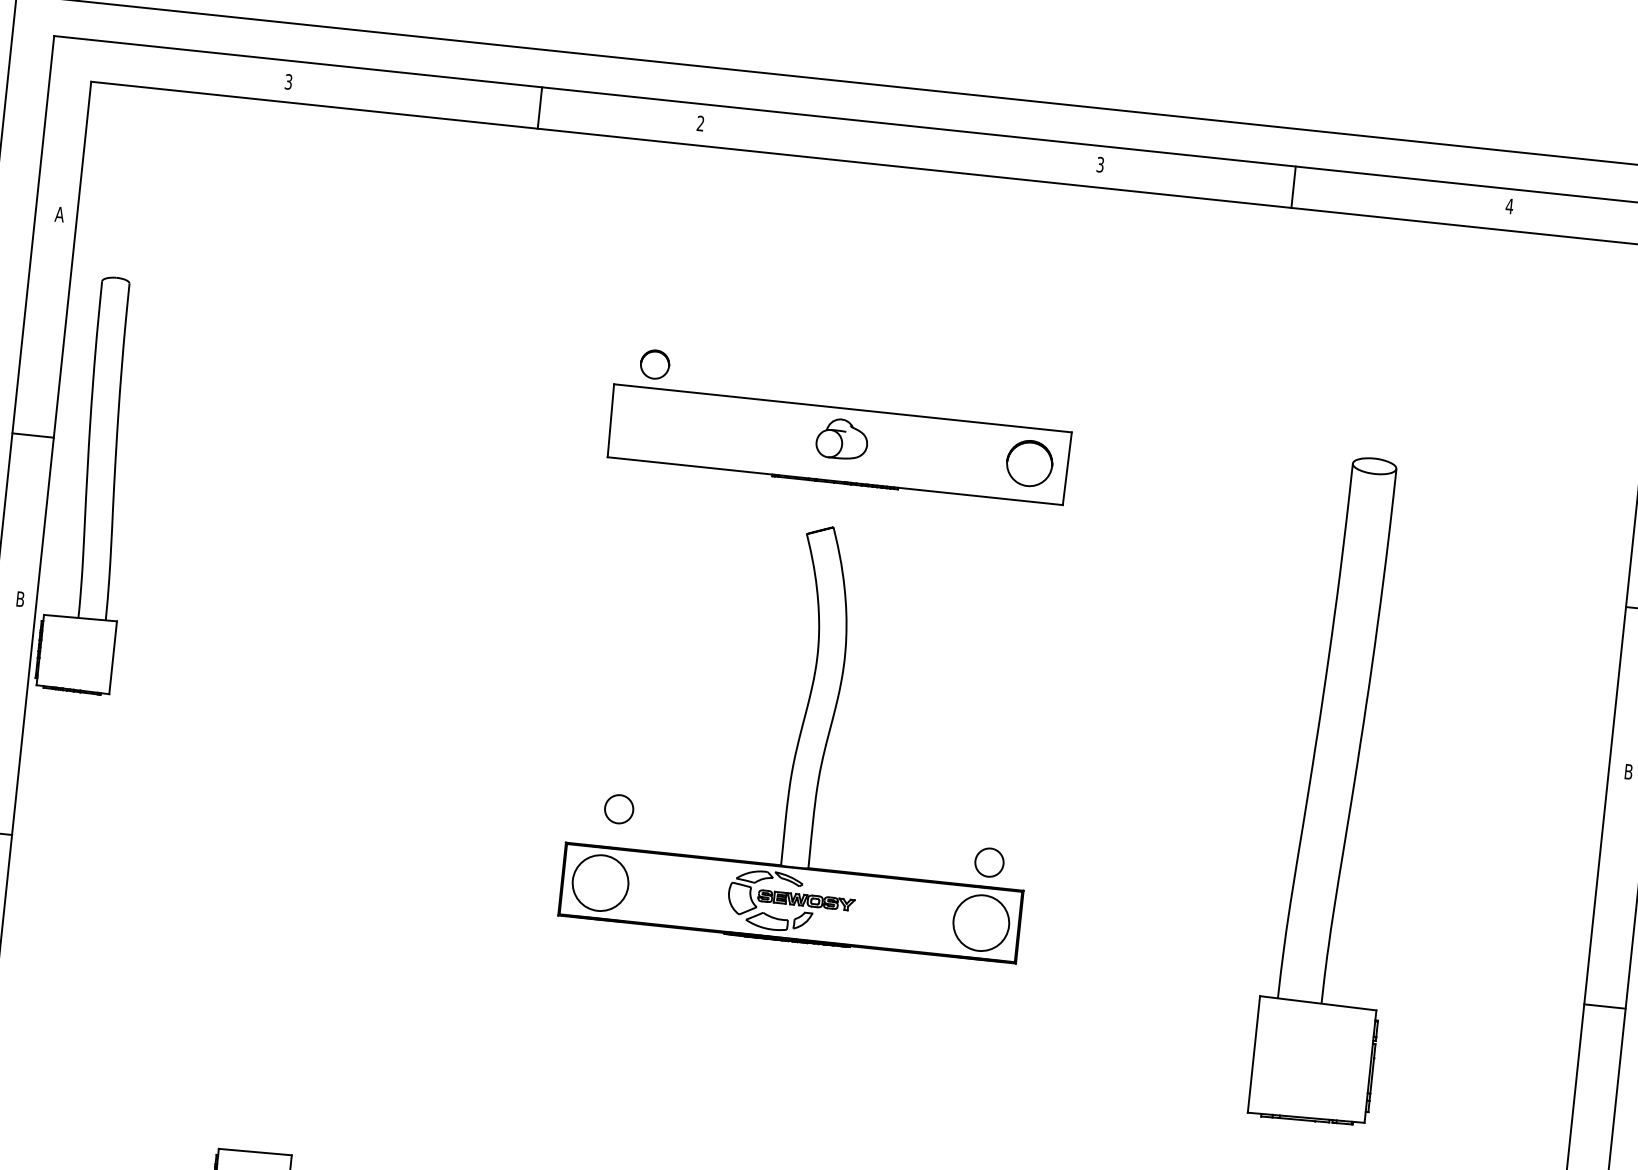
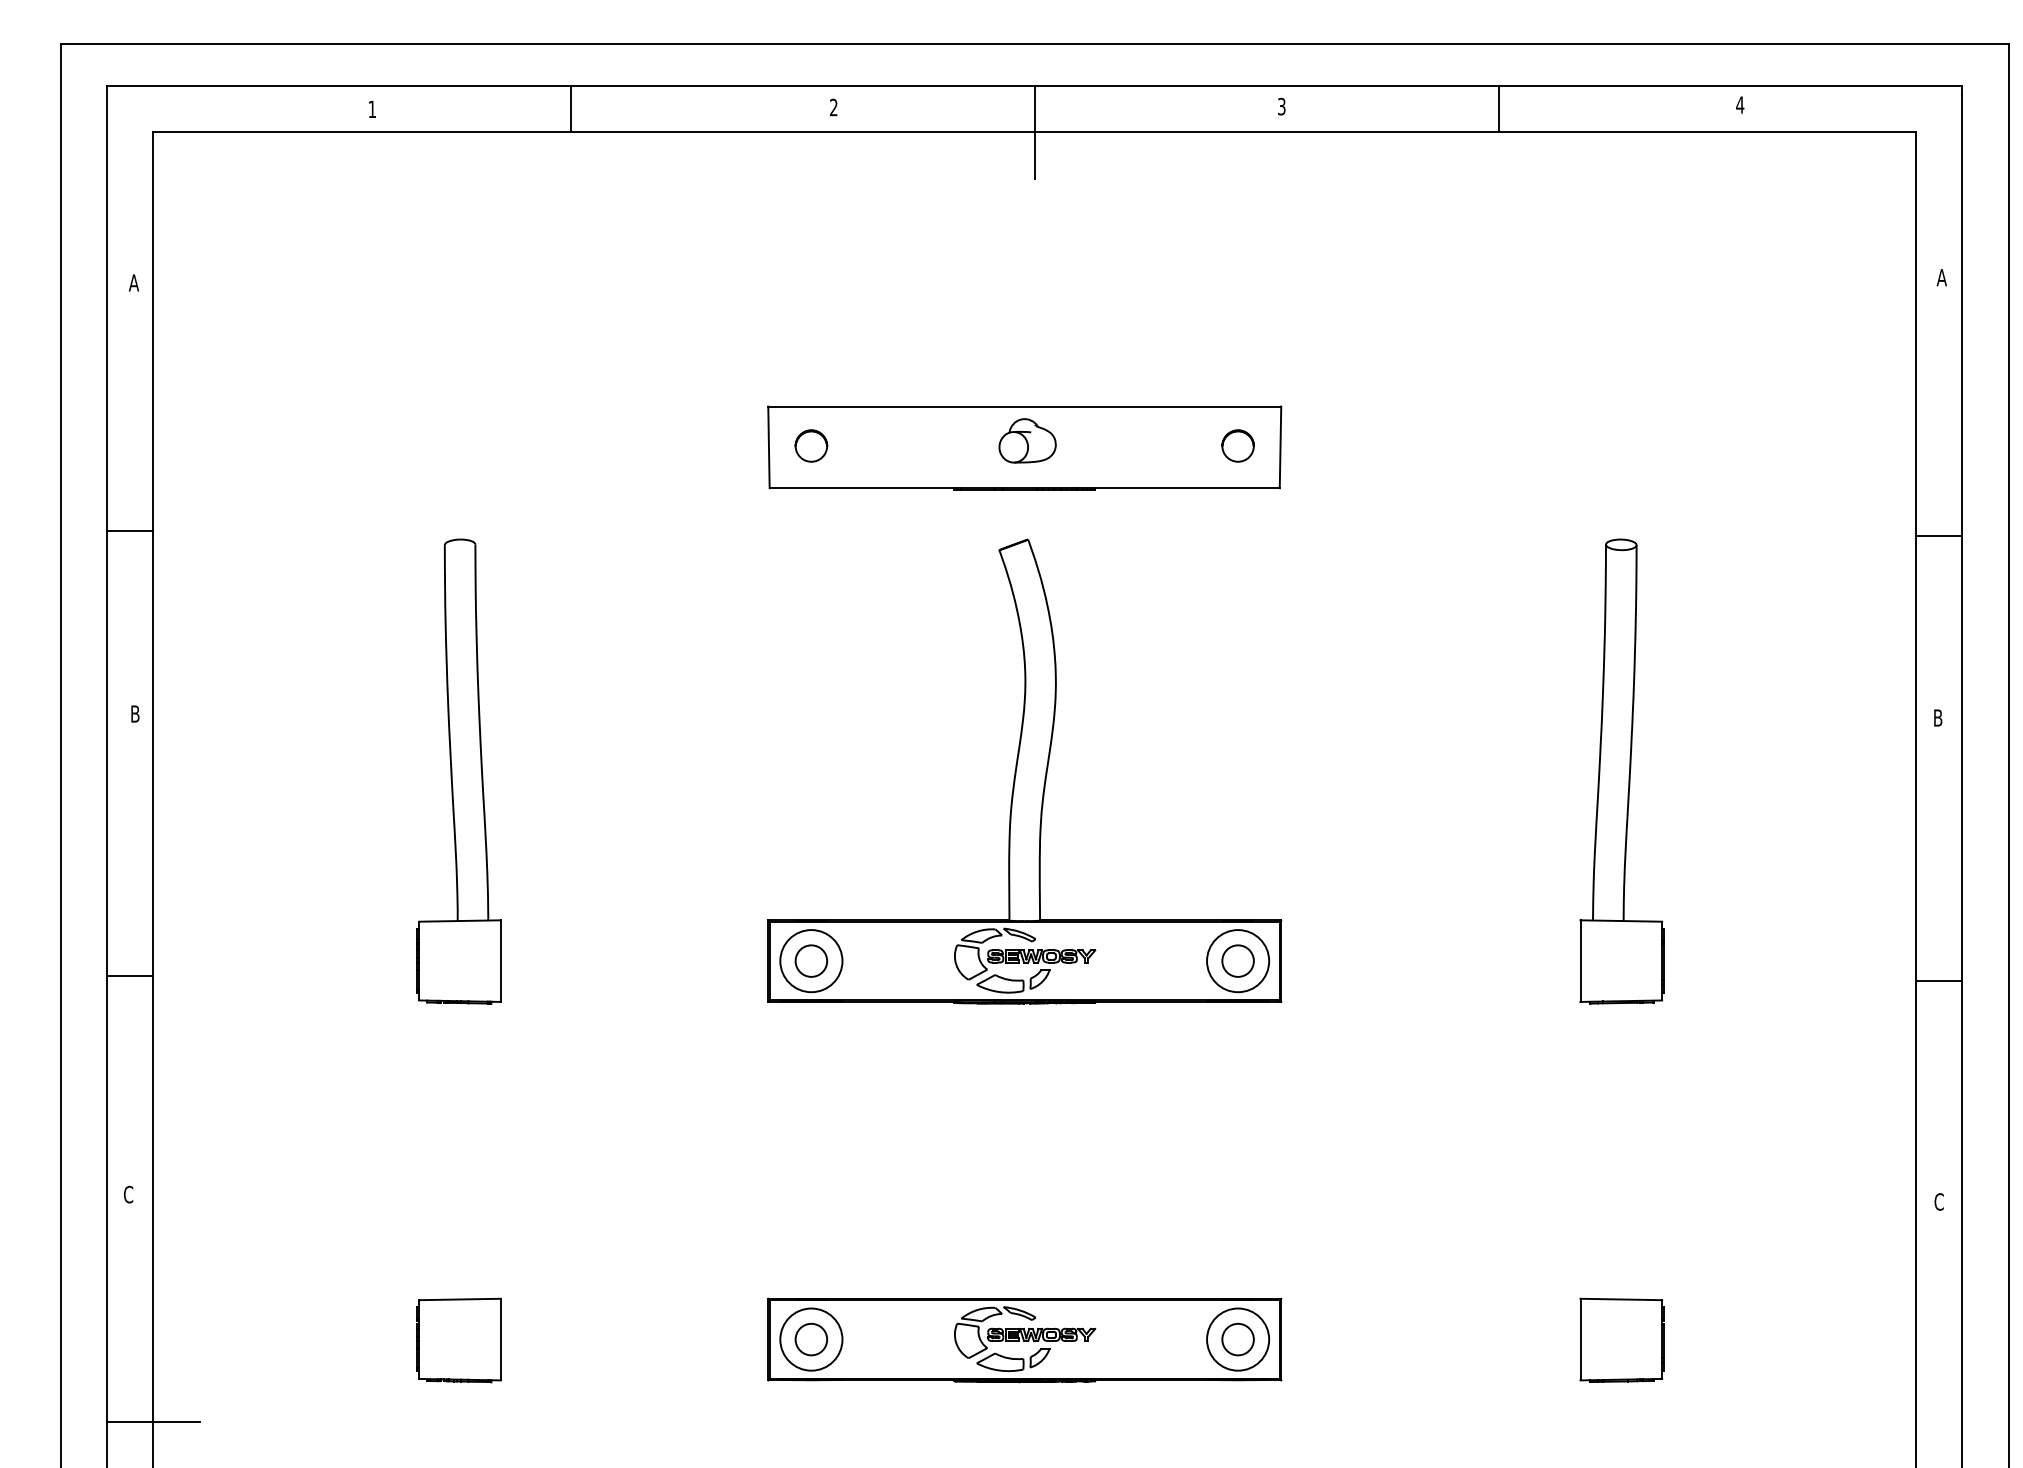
text: (288, 82) -> (372, 109), 3 -> 1
line: (539, 107) -> (570, 108), moved
line: (877, 163) -> (1034, 131), added
part: (655, 364) -> (811, 445), moved
part: (1029, 462) -> (1237, 445), size x0.62
part: (93, 484) -> (458, 771), moved
part: (1341, 789) -> (1621, 771), size x0.62
circle: (619, 808) -> (811, 960), moved
circle: (989, 862) -> (1237, 960), moved

